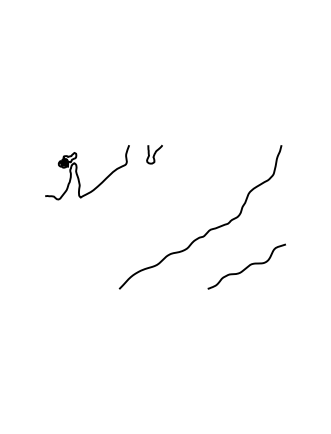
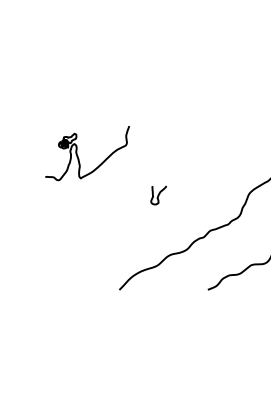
curve: (154, 154) -> (158, 195), moved
part: (78, 175) -> (78, 156), moved

